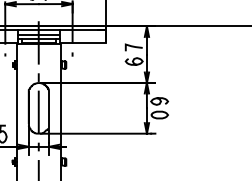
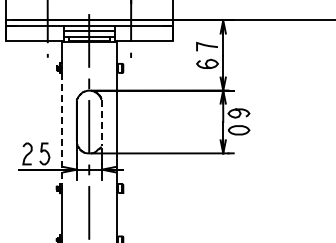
line: (49, 109) -> (102, 123), solid -> dashed
line: (16, 113) -> (61, 128), solid -> dashed

